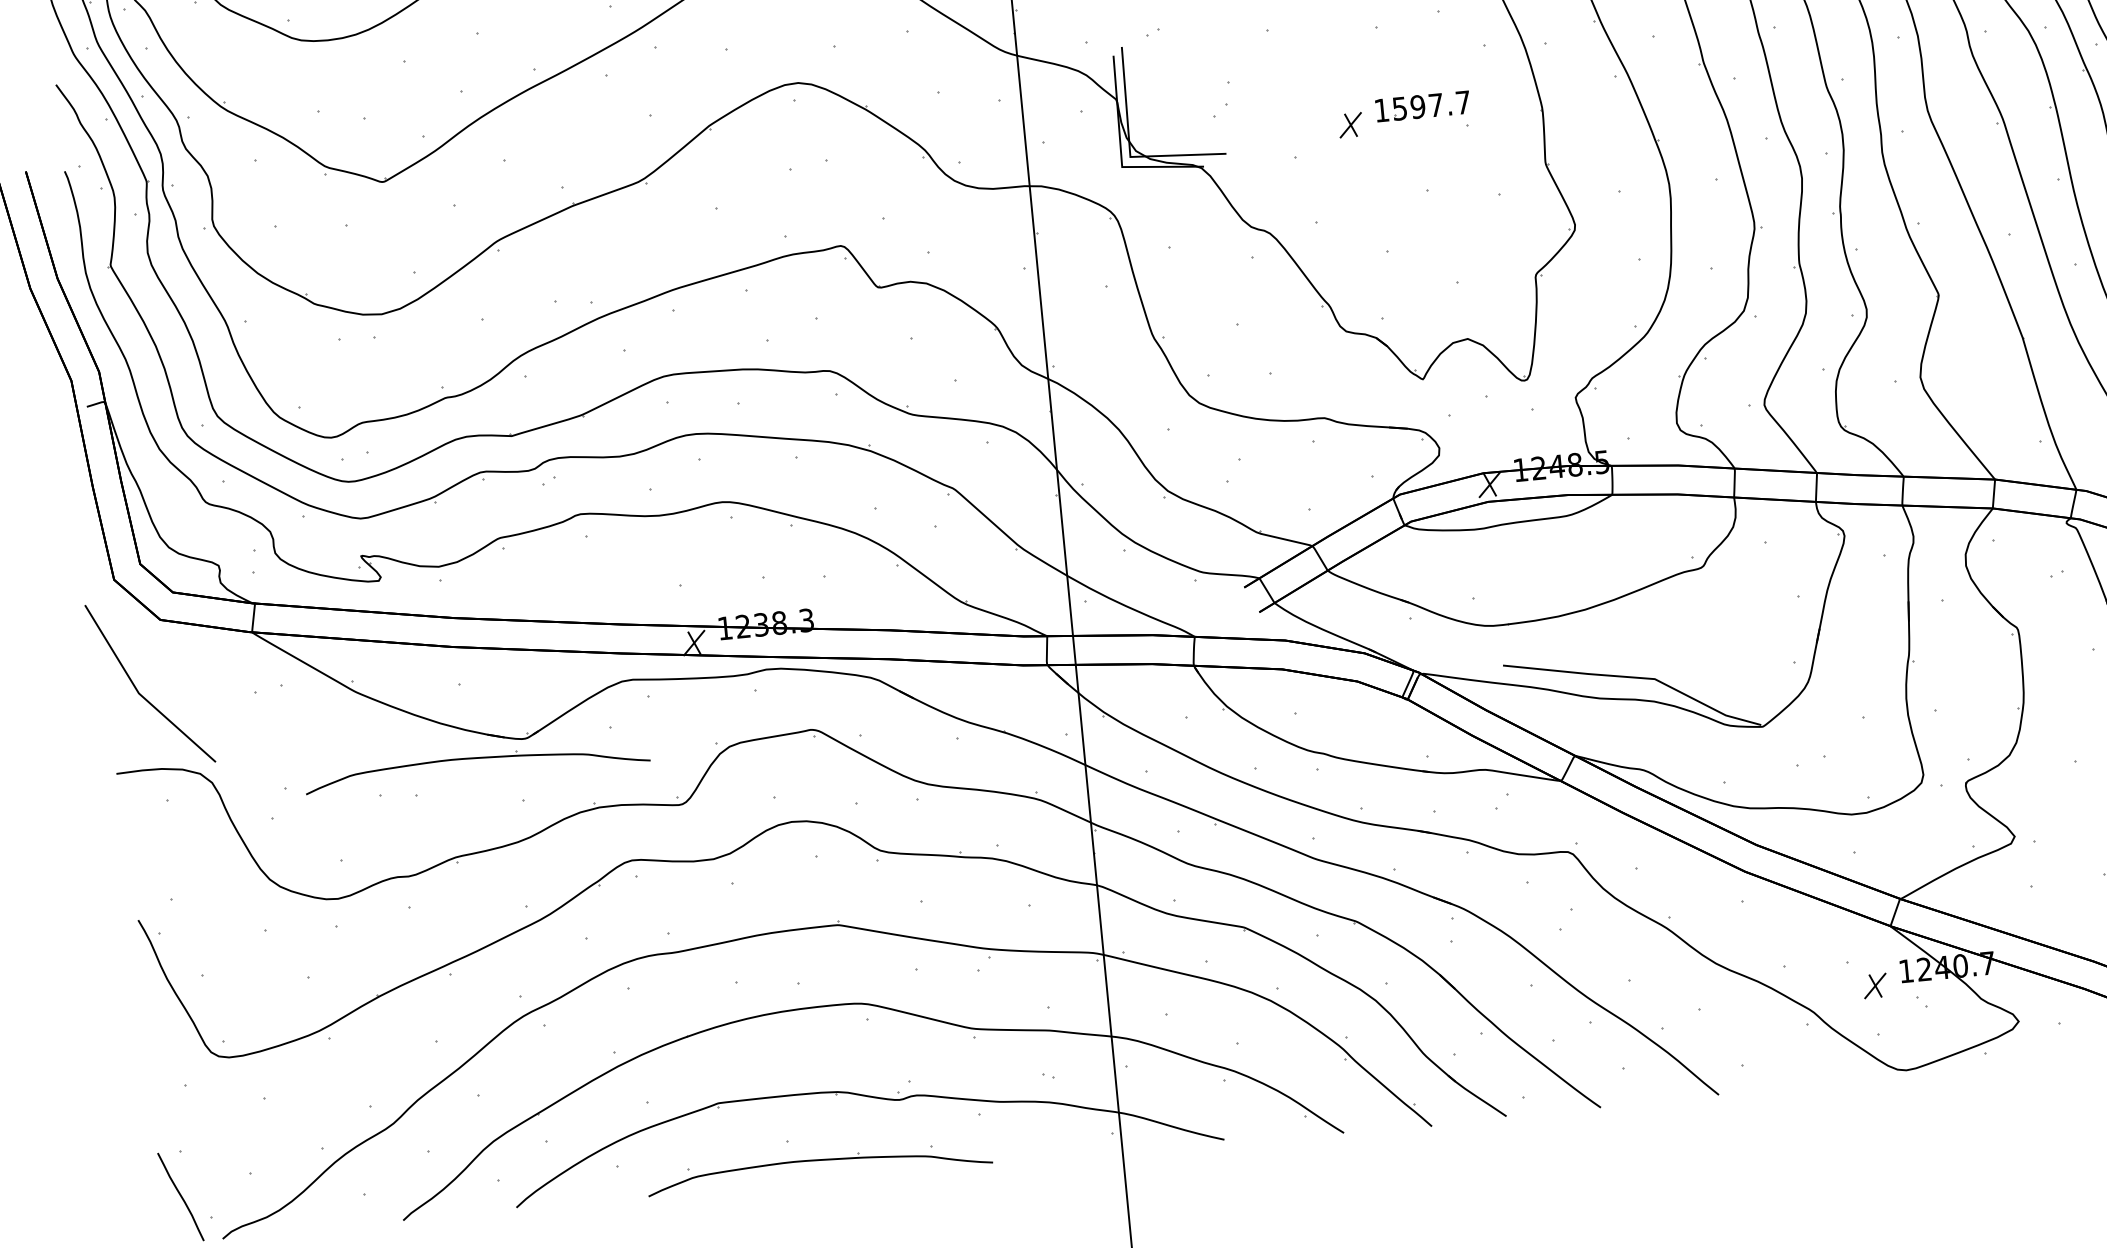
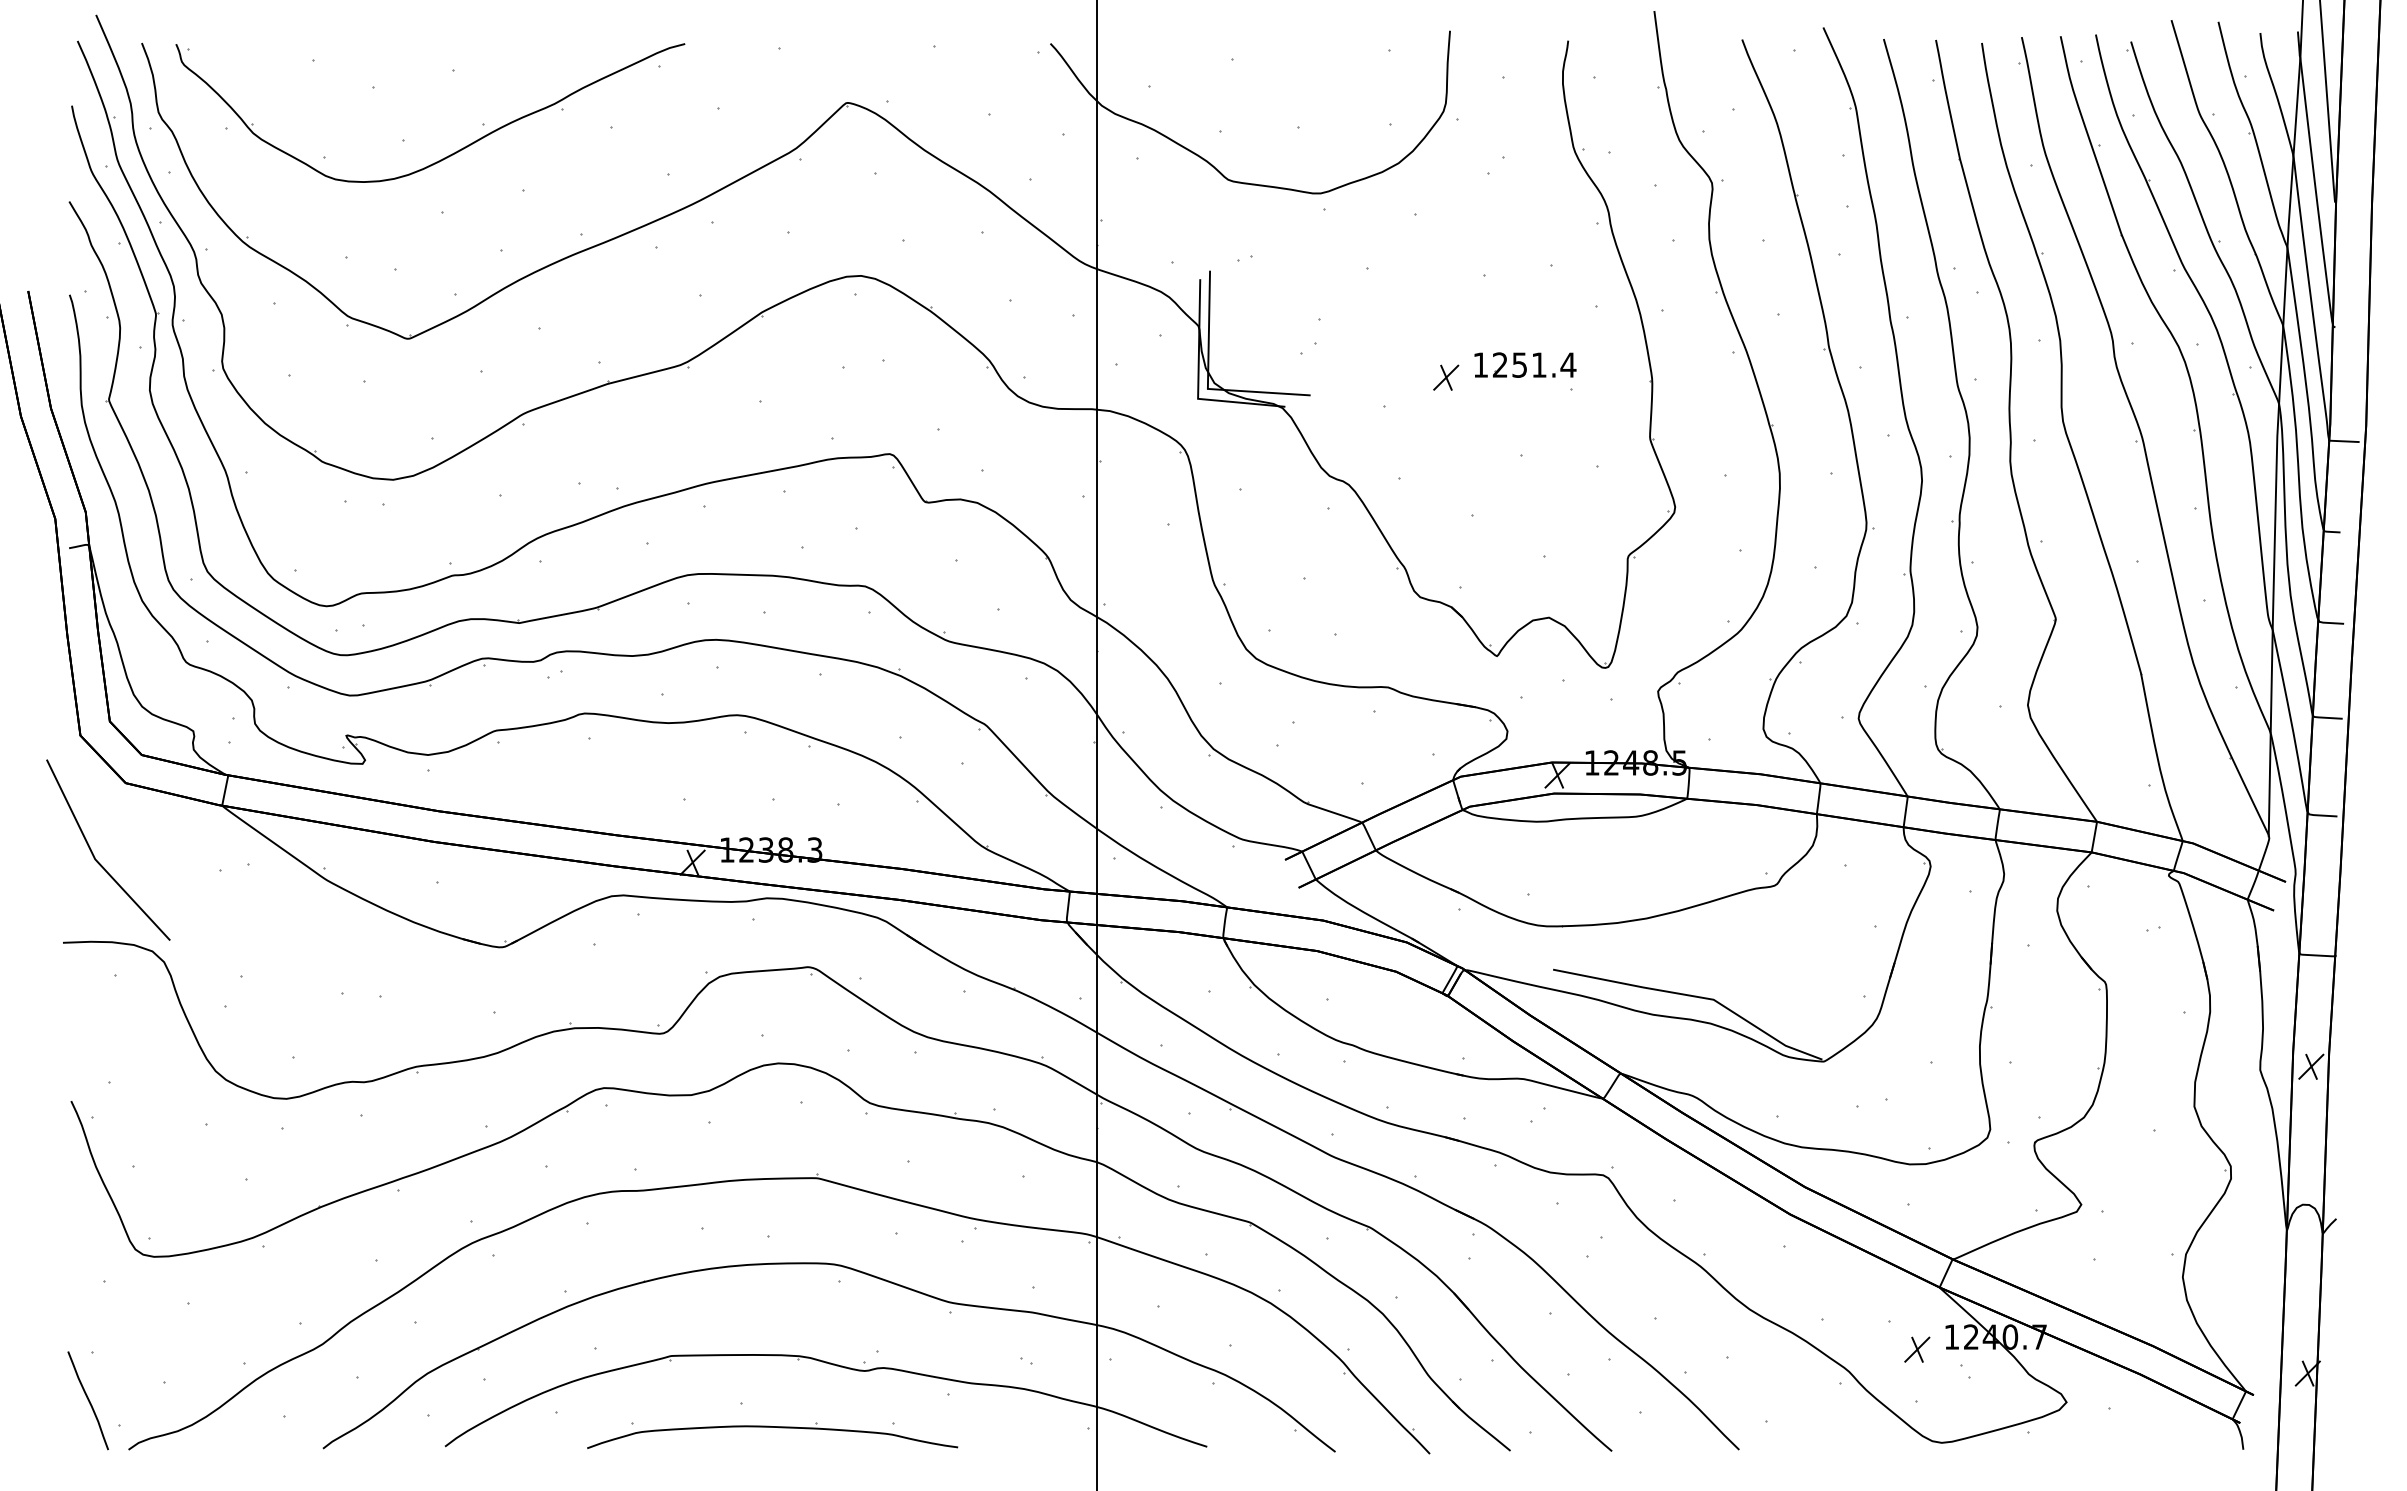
text: (1431, 105) -> (1534, 364), 1597.7 -> 1251.4
part: (476, 758) -> (448, 963), removed

